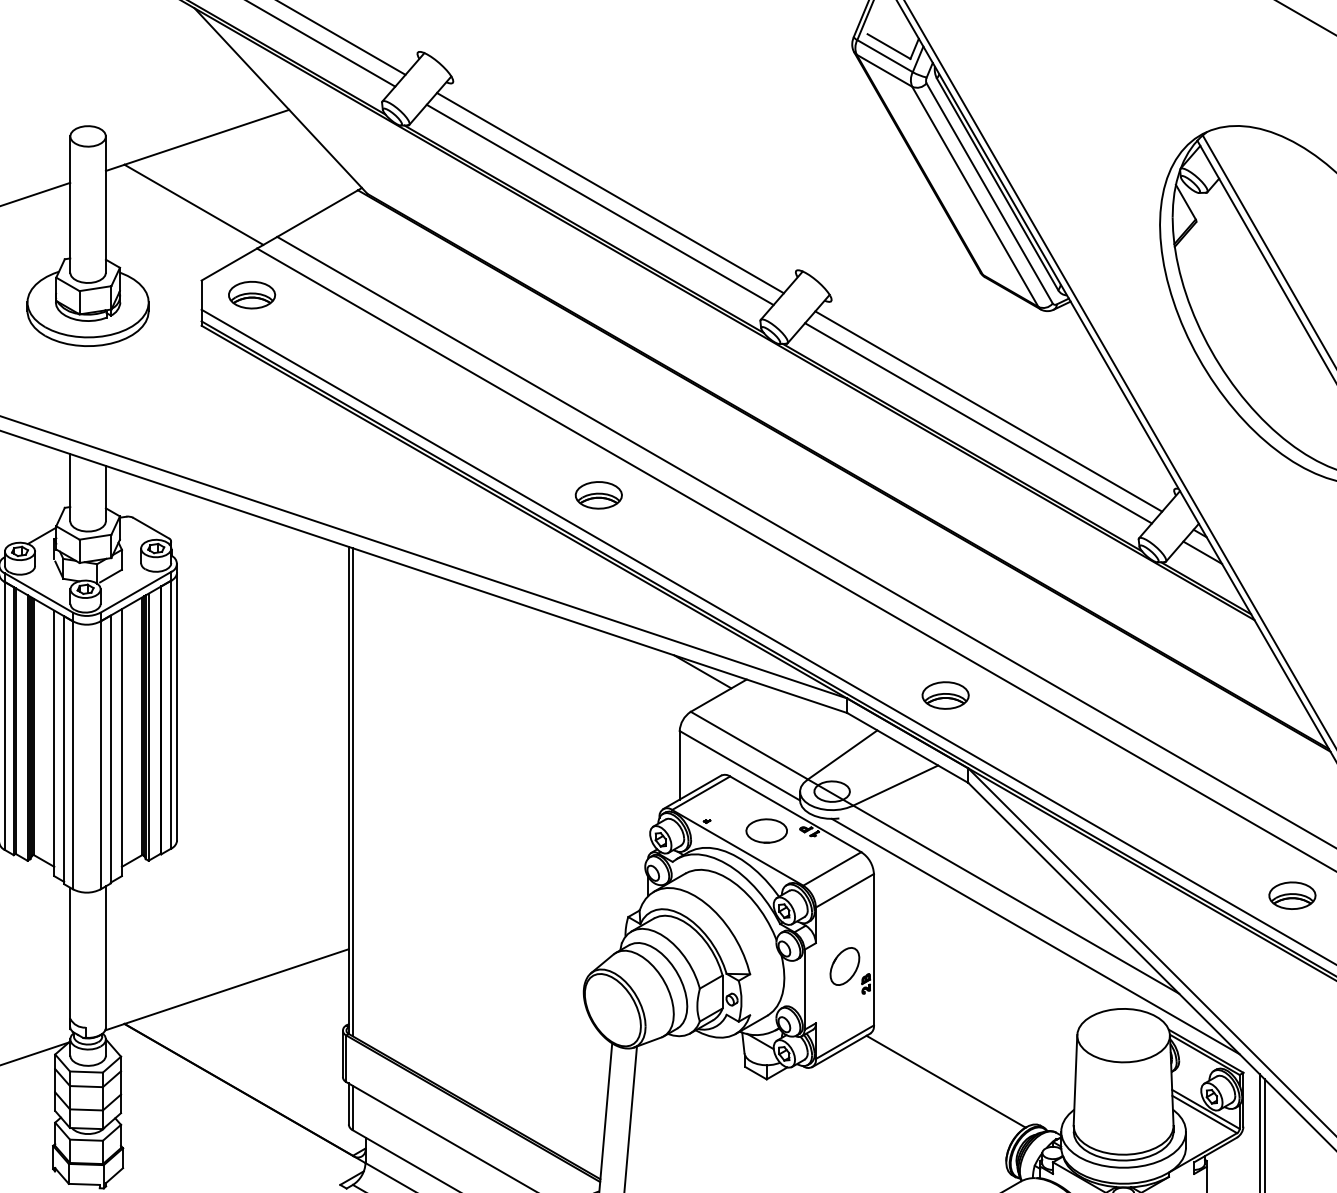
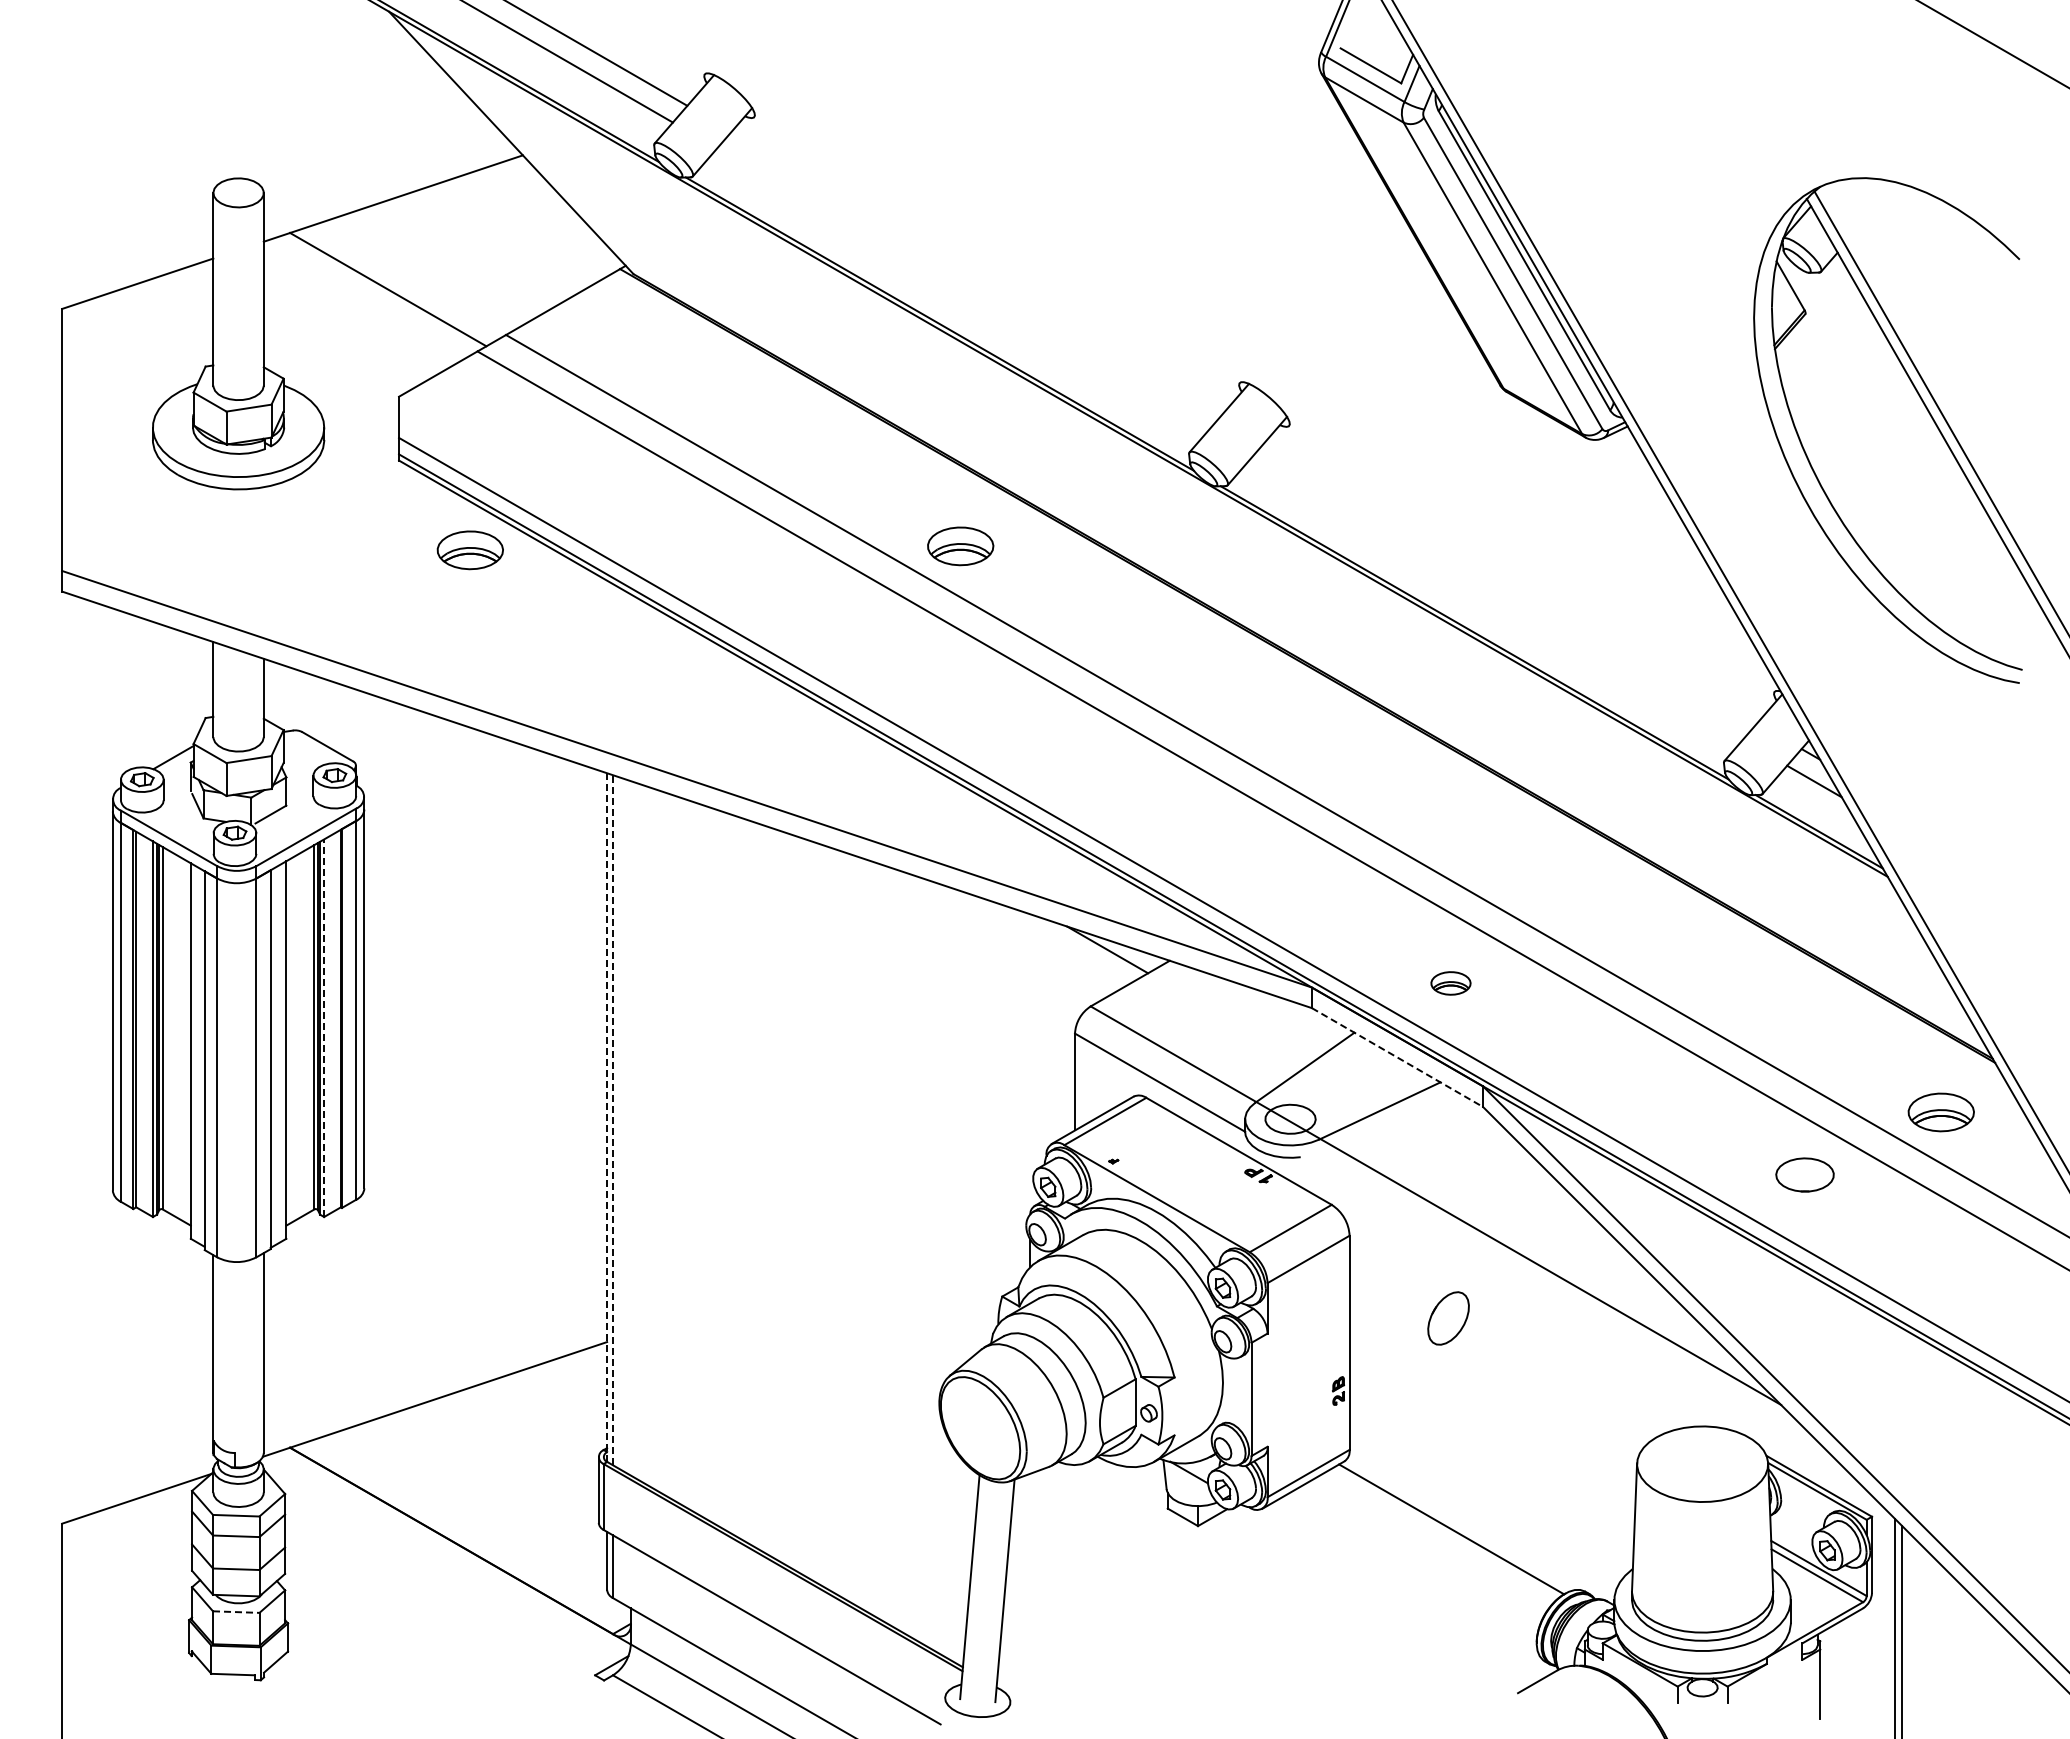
line: (610, 192) -> (976, 272), removed
line: (600, 204) -> (962, 289), removed
part: (251, 295) -> (469, 550), moved
line: (988, 411) -> (1511, 581), removed
line: (978, 423) -> (1497, 598), removed
part: (598, 495) -> (960, 546), moved
part: (945, 695) -> (1450, 983), size x0.6
line: (148, 727) -> (324, 1028), solid -> dashed
line: (907, 747) -> (1397, 1057), solid -> dashed
line: (349, 791) -> (607, 1118), solid -> dashed
line: (353, 791) -> (613, 1119), solid -> dashed
part: (766, 830) -> (1804, 1174), moved
part: (1291, 895) -> (1940, 1112), moved
line: (1035, 936) -> (1578, 1323), removed
part: (844, 966) -> (1448, 1318), moved
line: (86, 1140) -> (236, 1612), solid -> dashed

